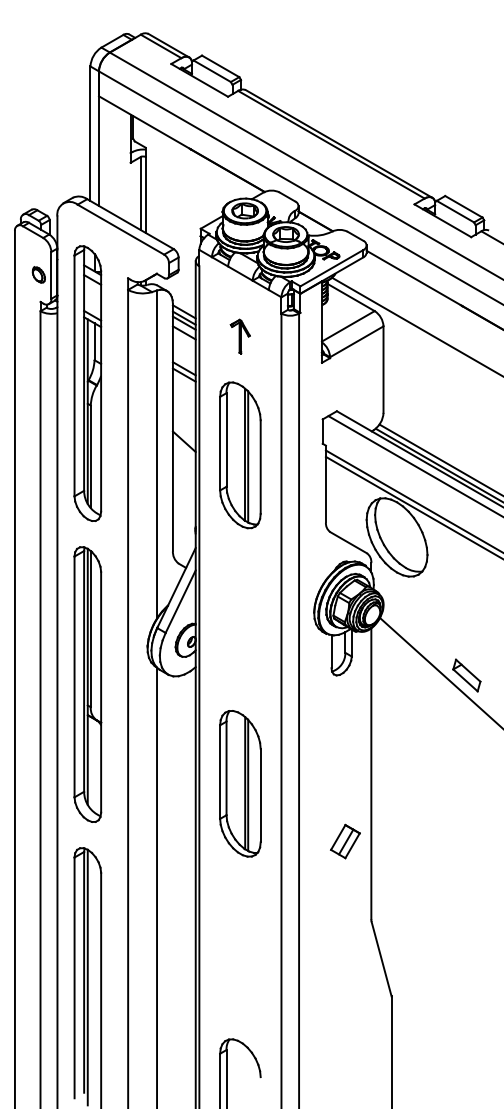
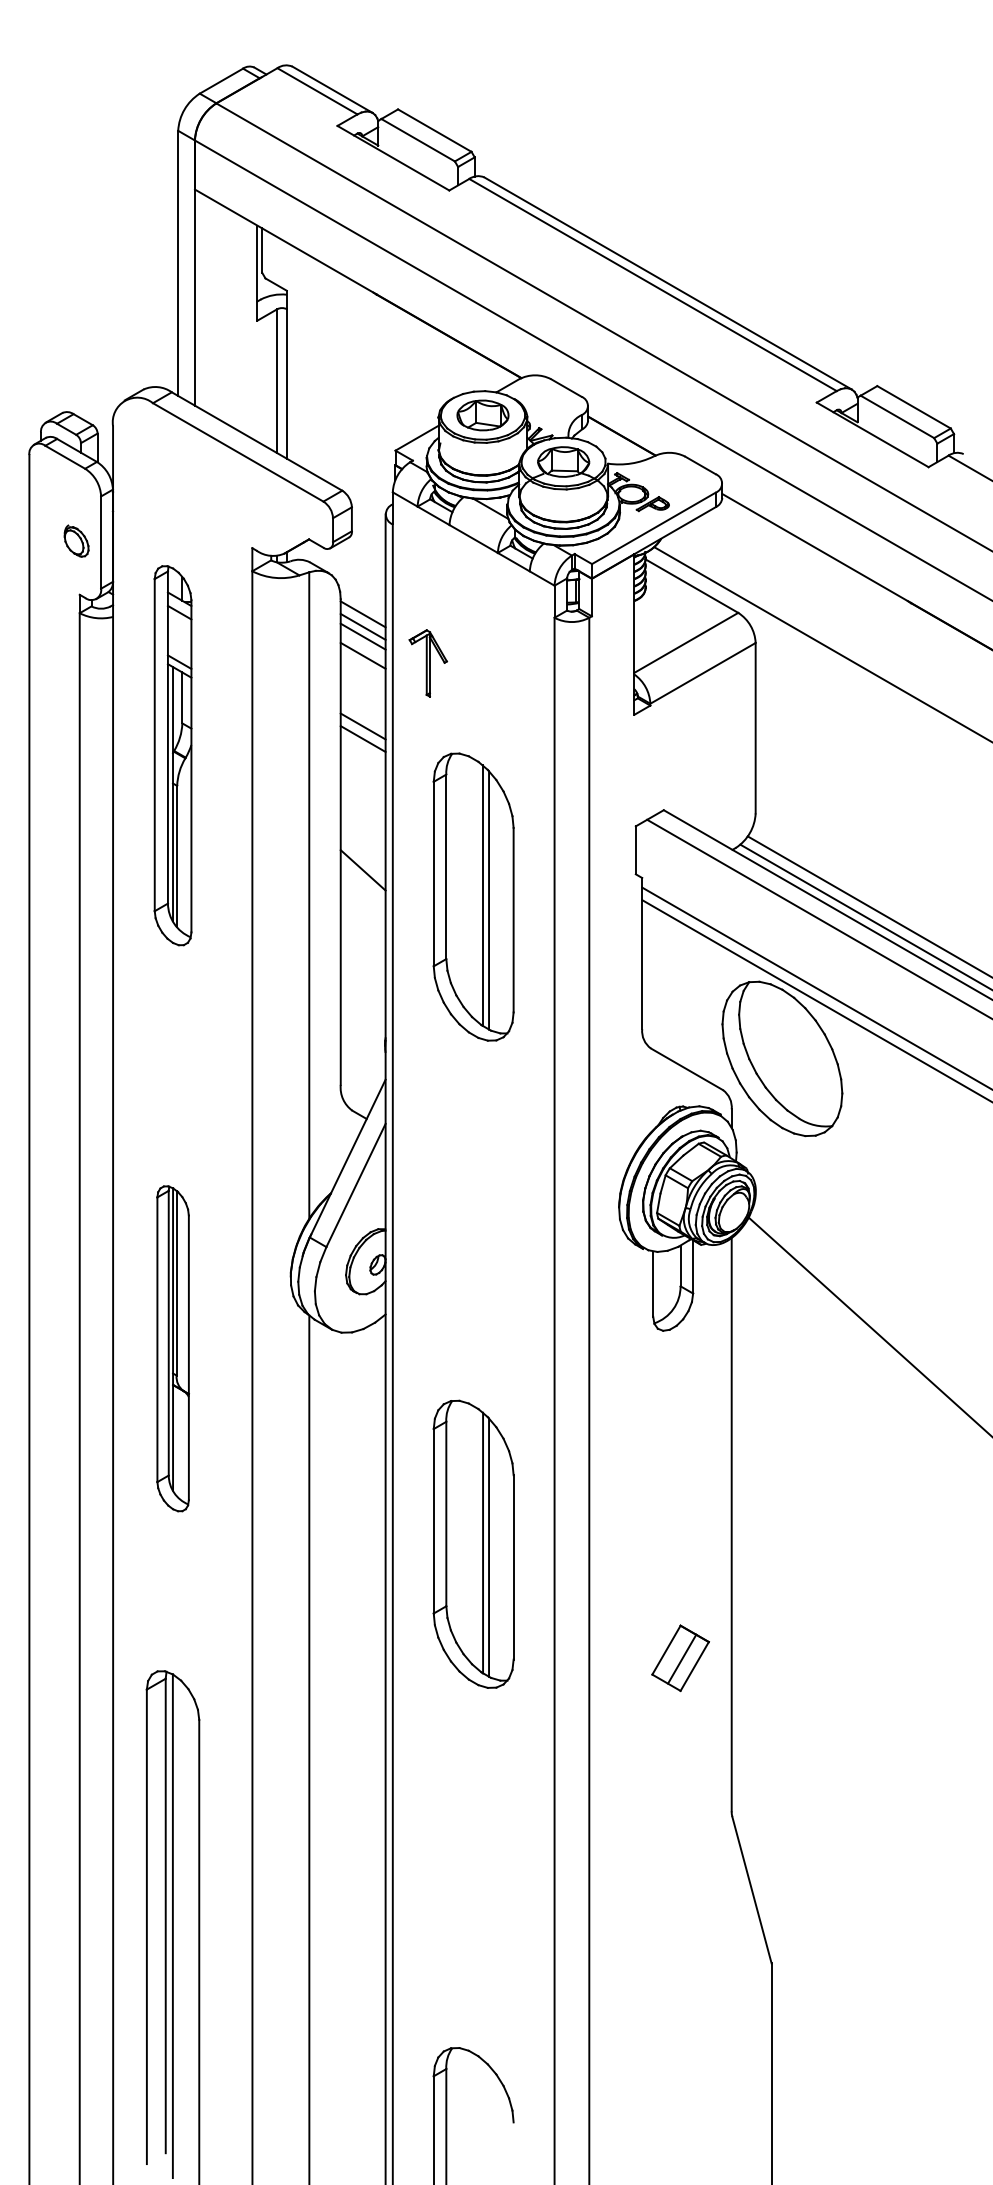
part: (239, 336) -> (426, 662), moved
part: (87, 383) -> (172, 755), size x0.7
part: (466, 675) -> (919, 1330), removed
part: (87, 684) -> (172, 1348), size x0.6

